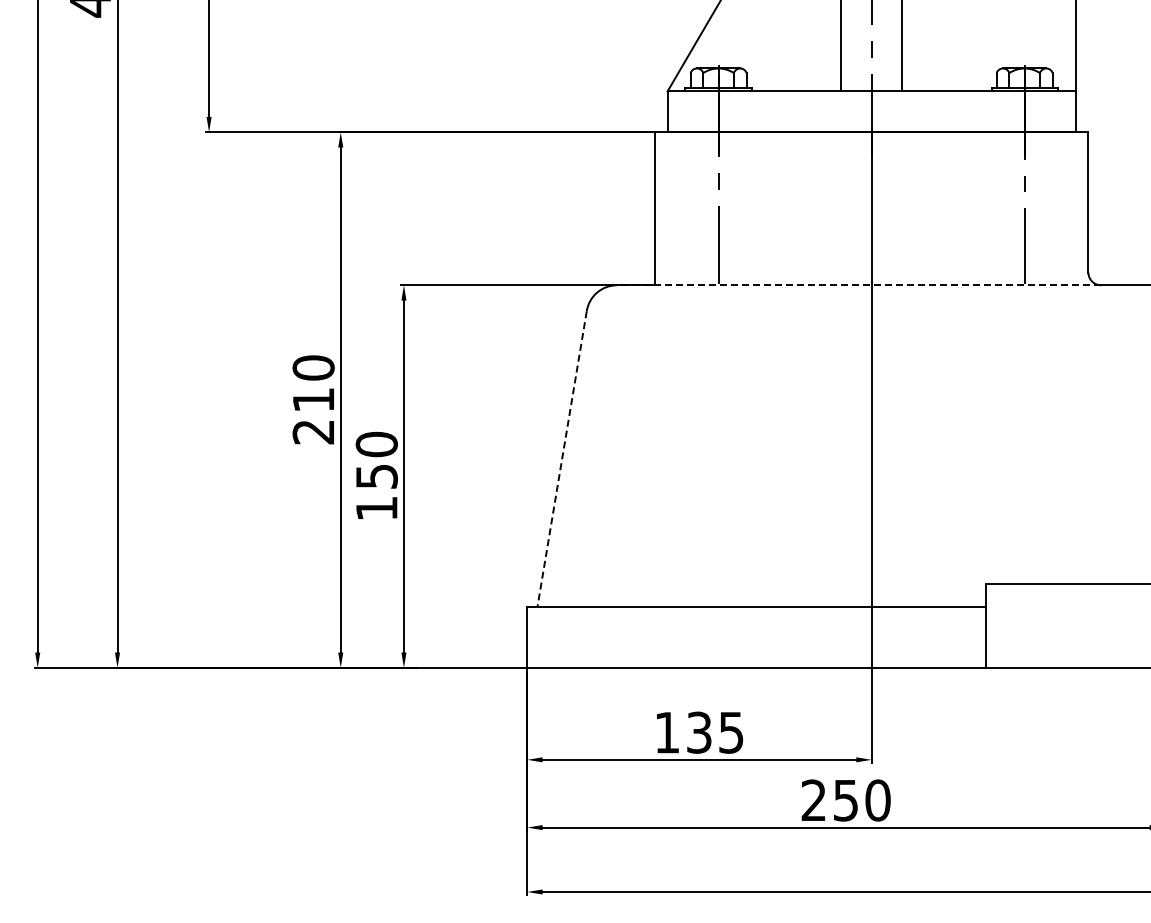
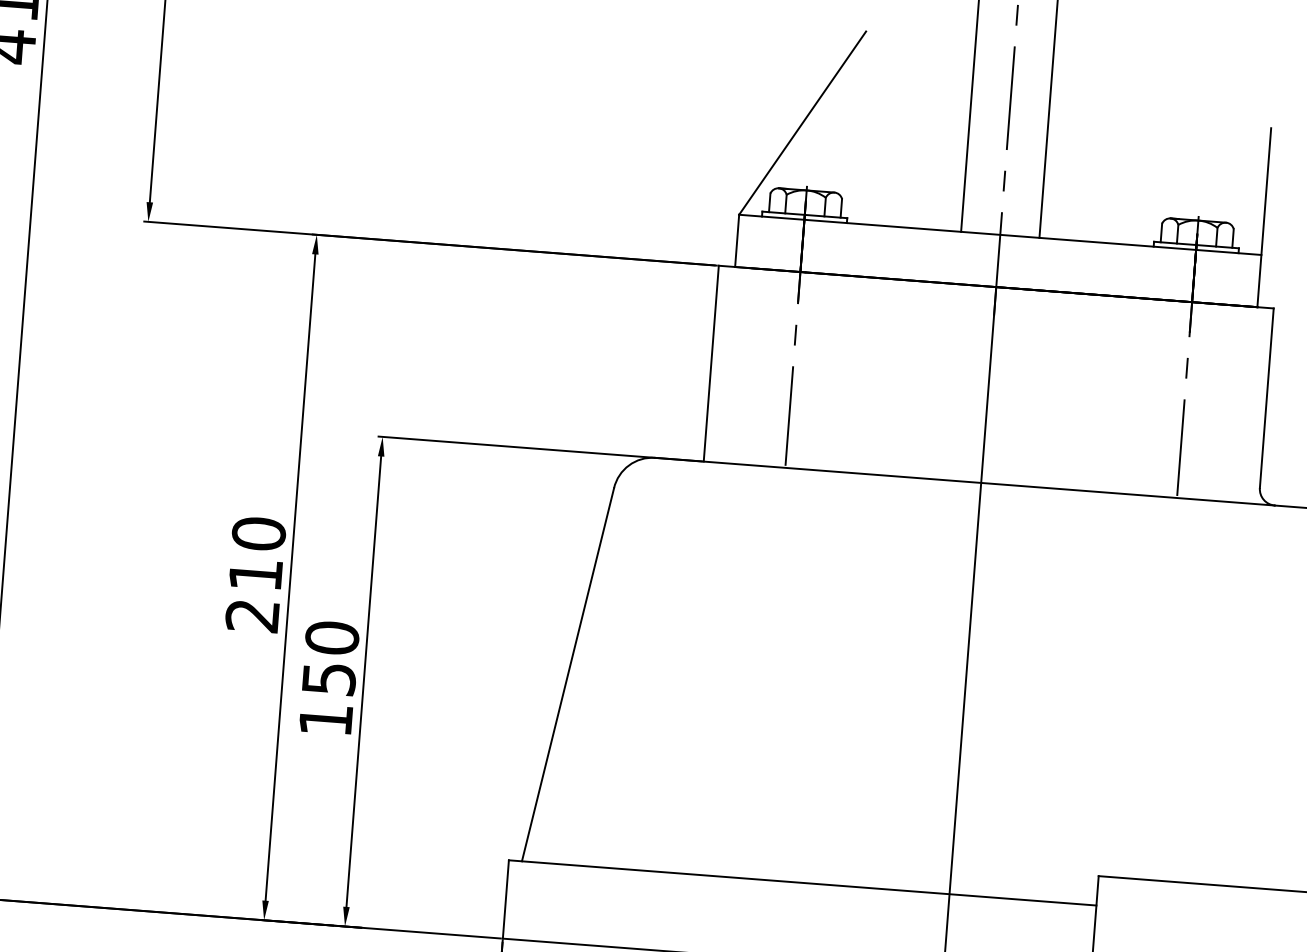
line: (858, 285) -> (964, 481), dashed -> solid
line: (562, 458) -> (568, 674), dashed -> solid

